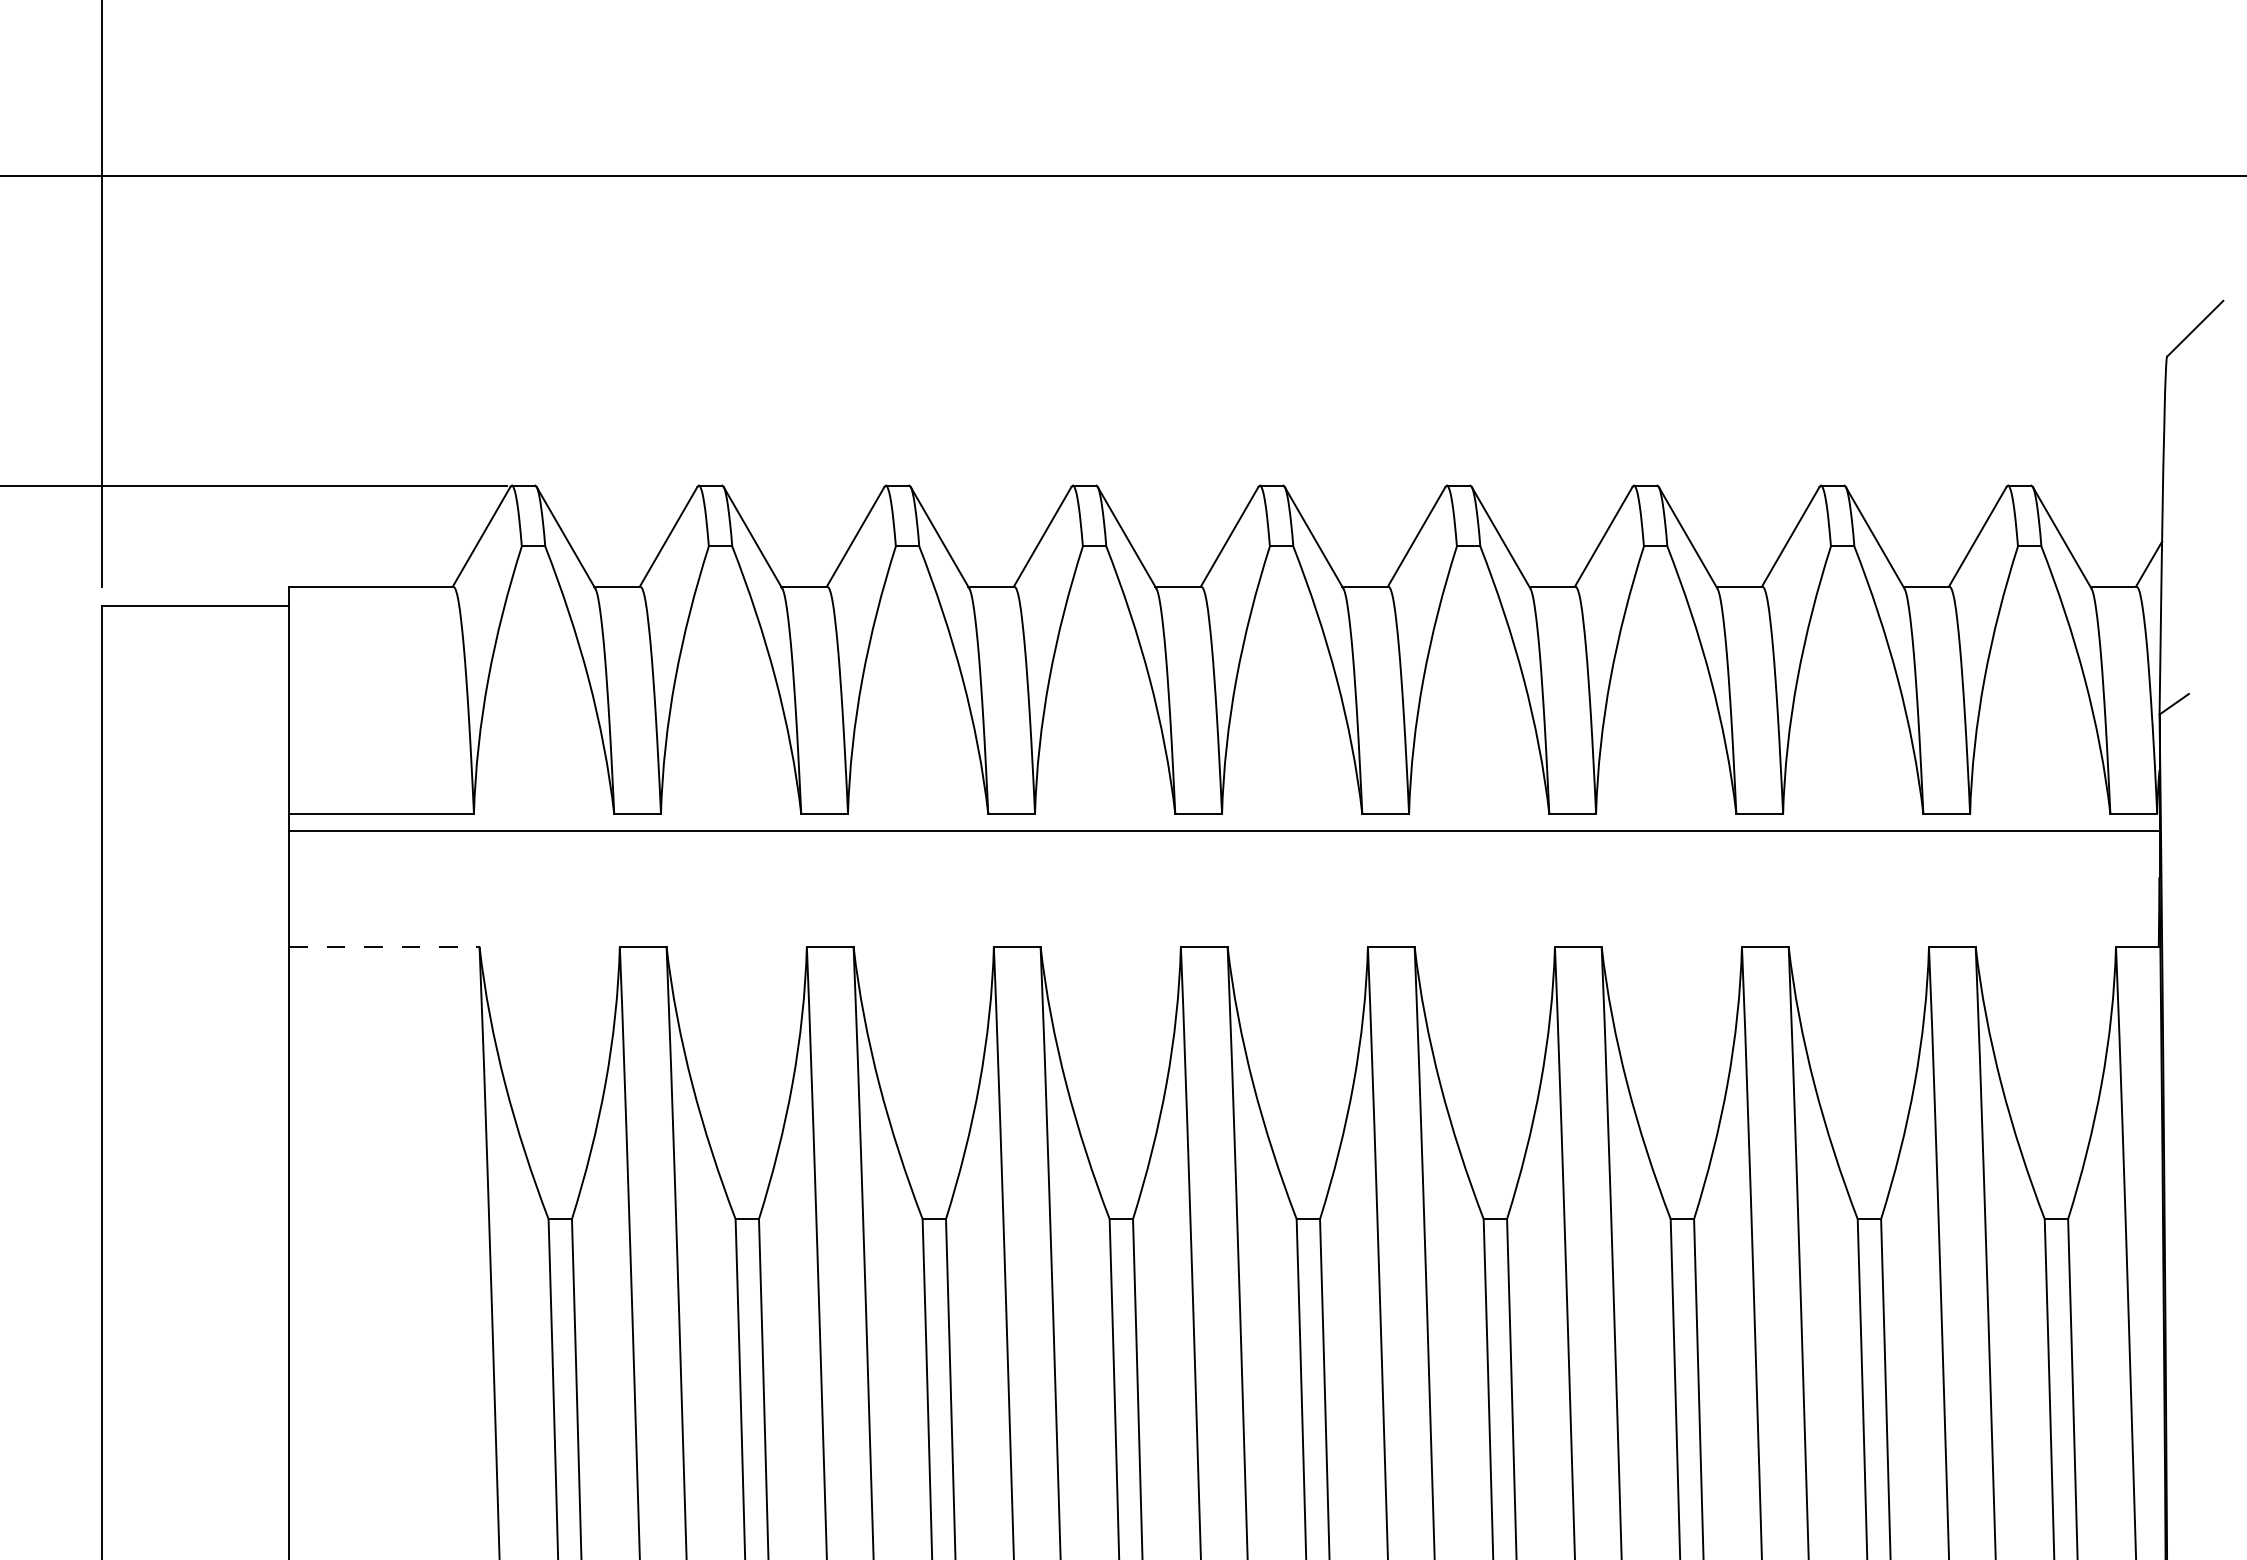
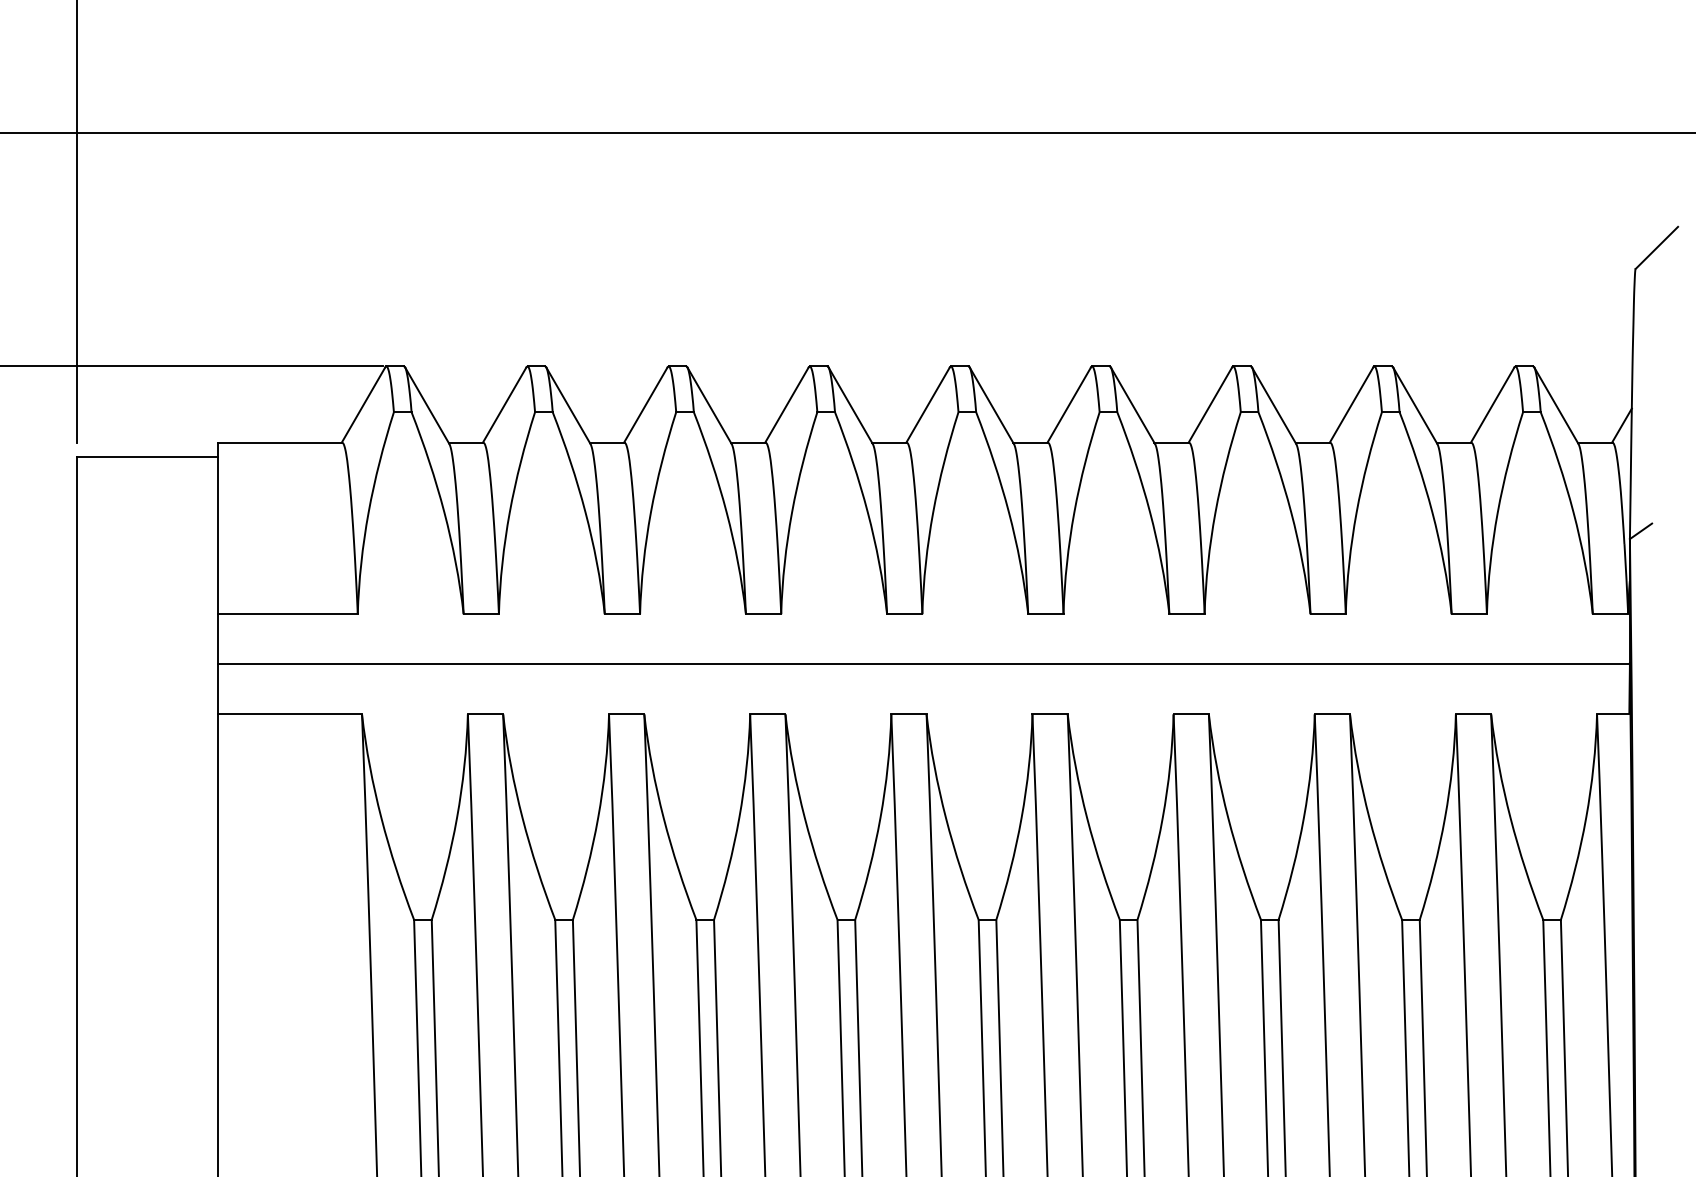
line: (1224, 830) -> (924, 663), moved
line: (384, 946) -> (290, 714), dashed -> solid

